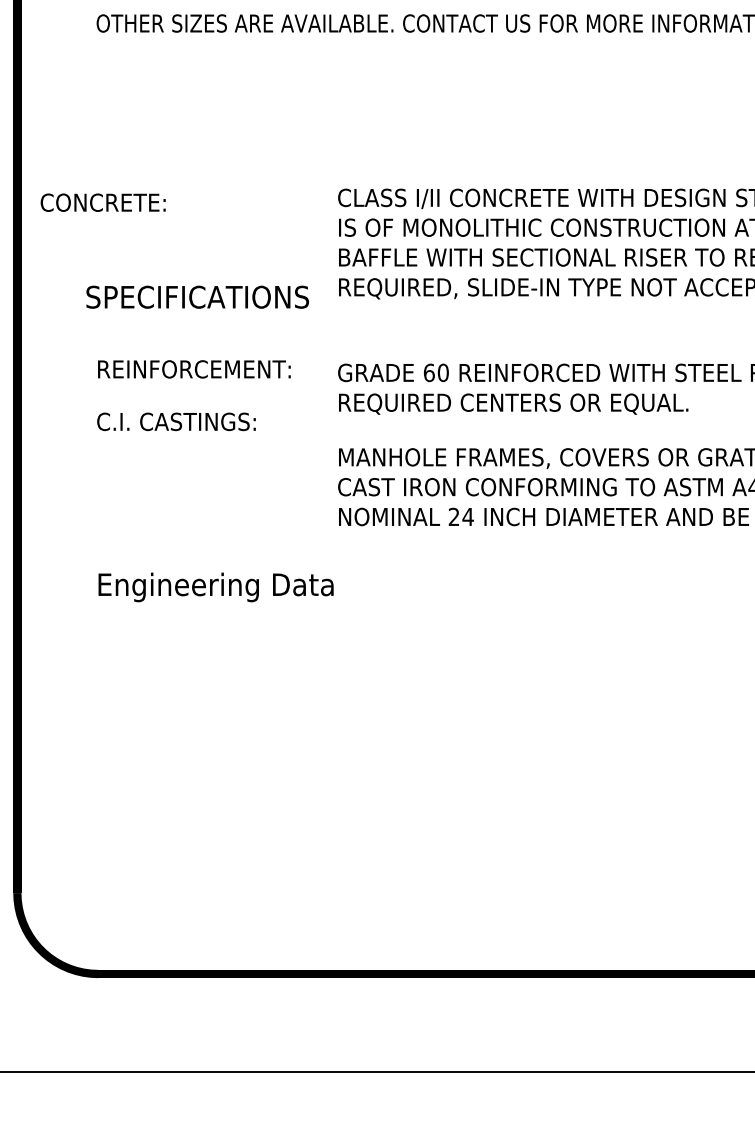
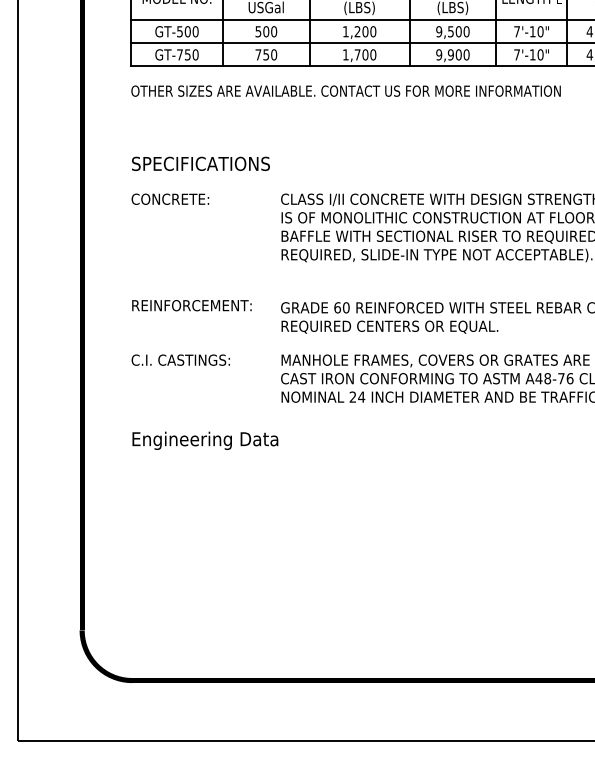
text: (103, 201) -> (170, 198), moved
text: (196, 296) -> (200, 163), moved
text: (175, 420) -> (180, 359), moved

